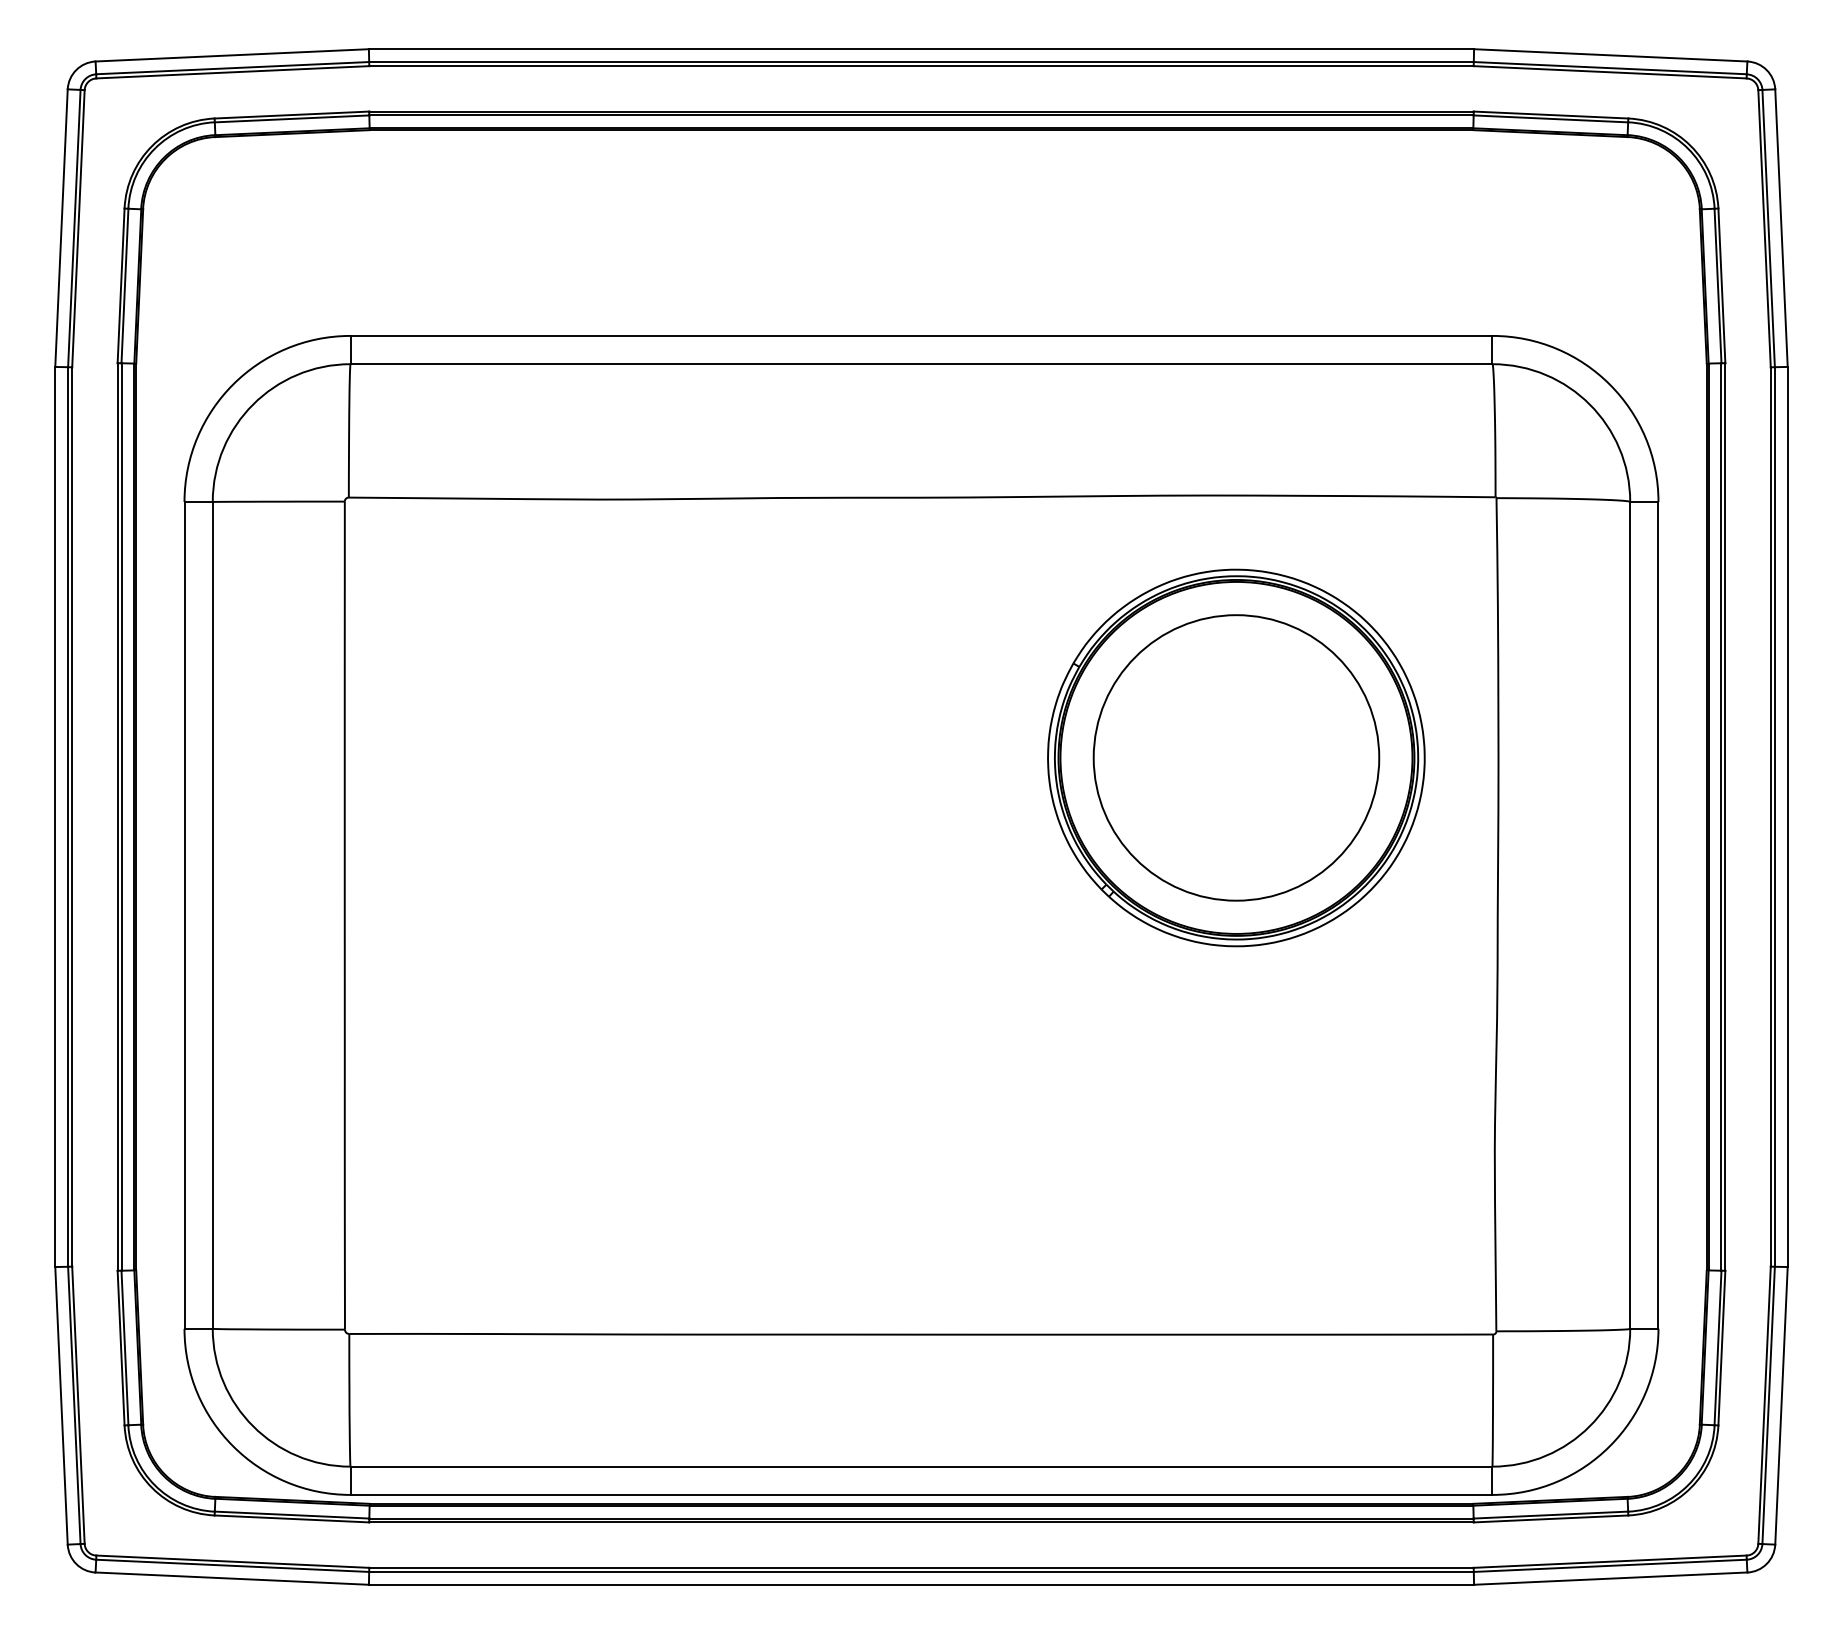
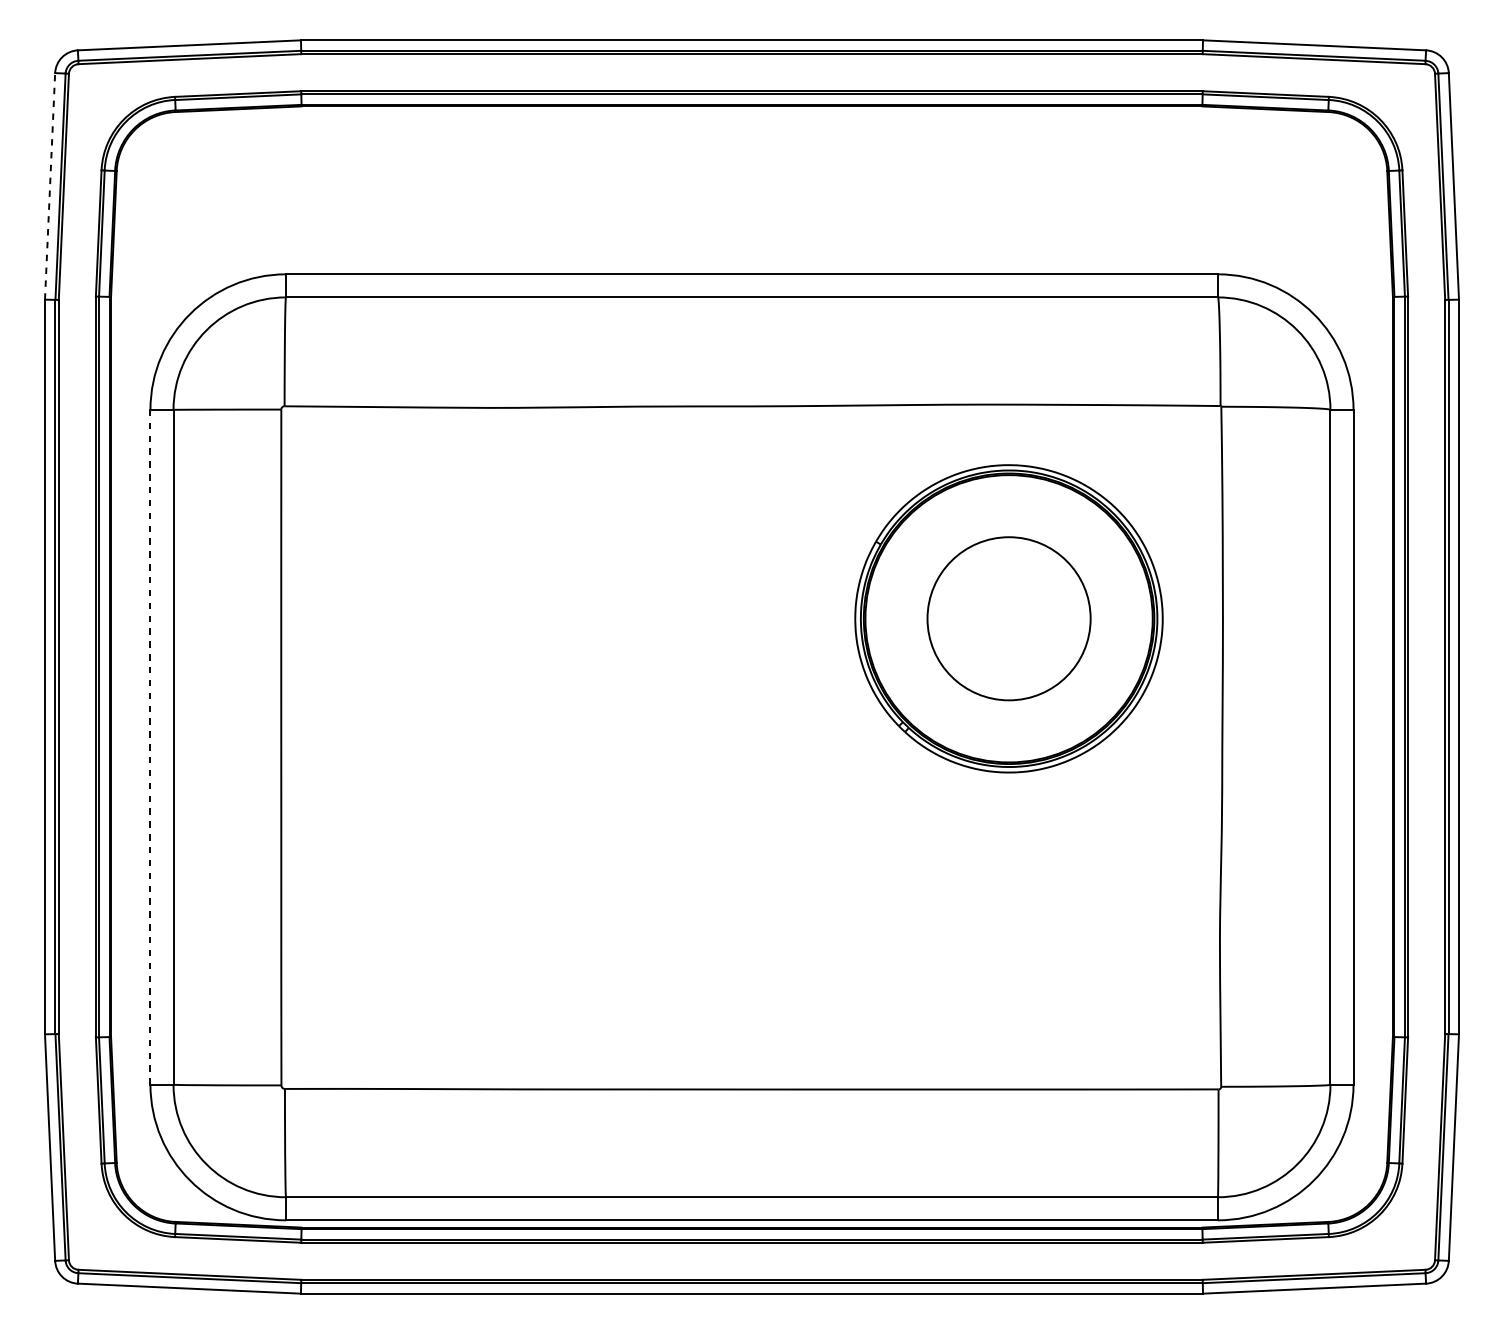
line: (61, 228) -> (50, 186), solid -> dashed
circle: (1236, 757) -> (1009, 618), size x0.7
line: (184, 915) -> (150, 747), solid -> dashed

